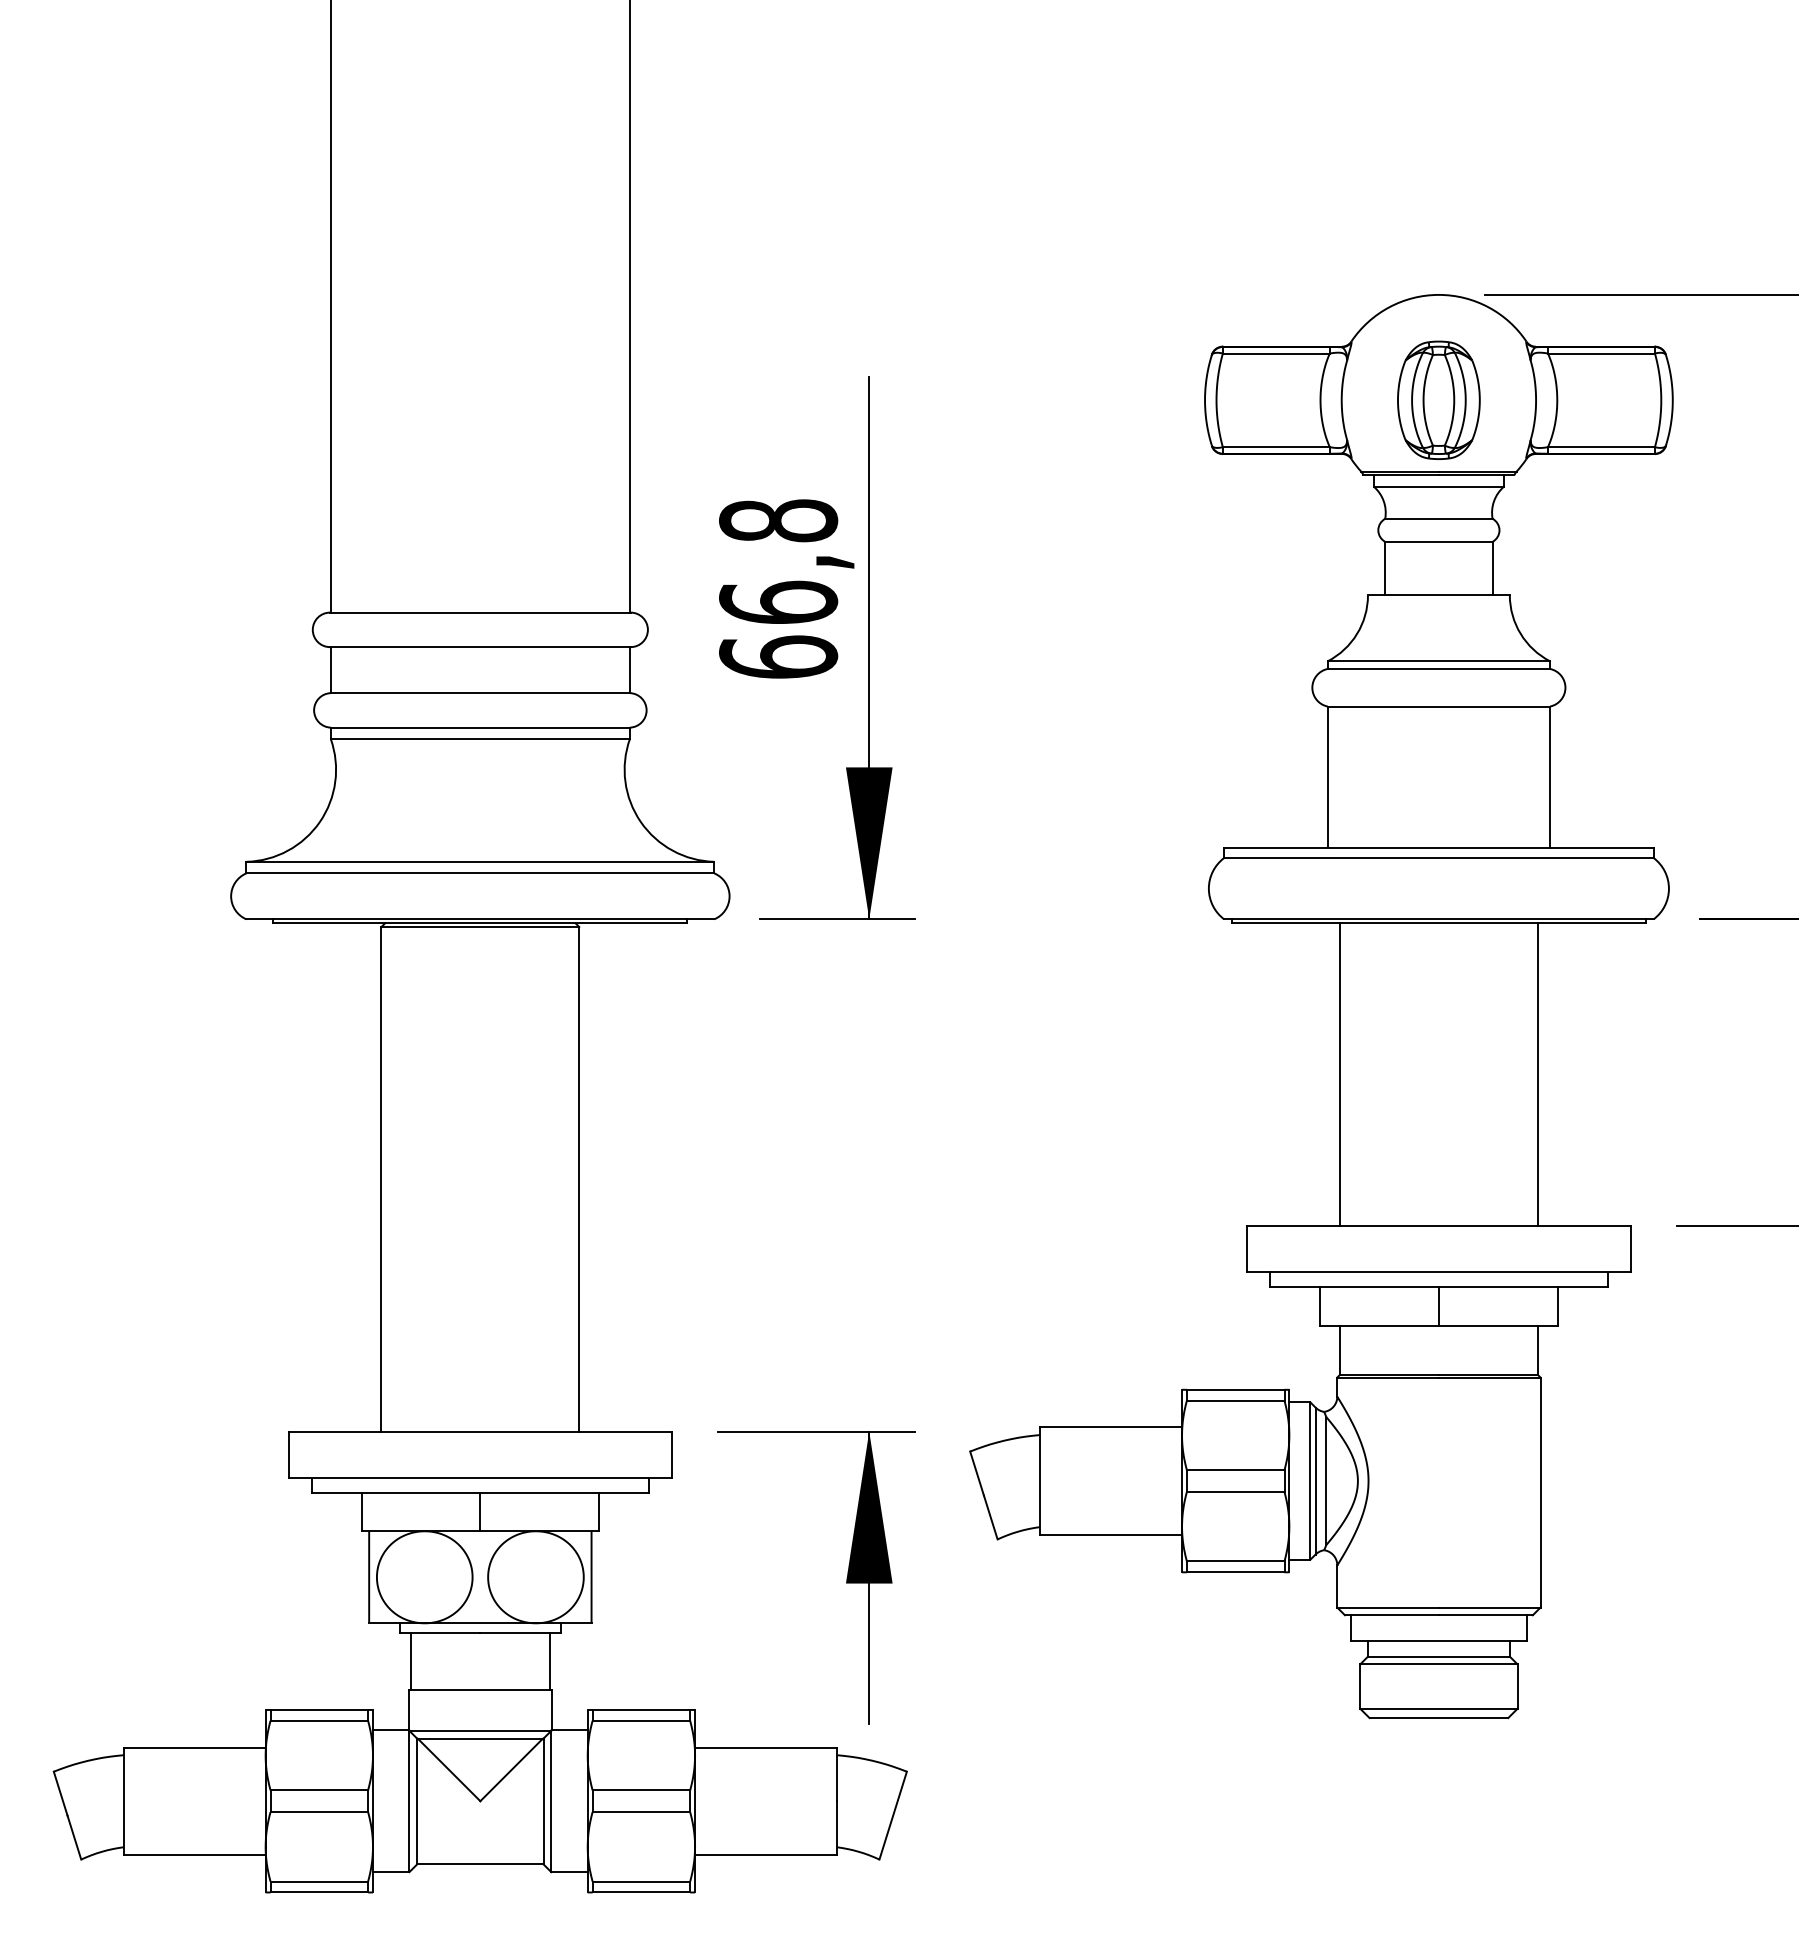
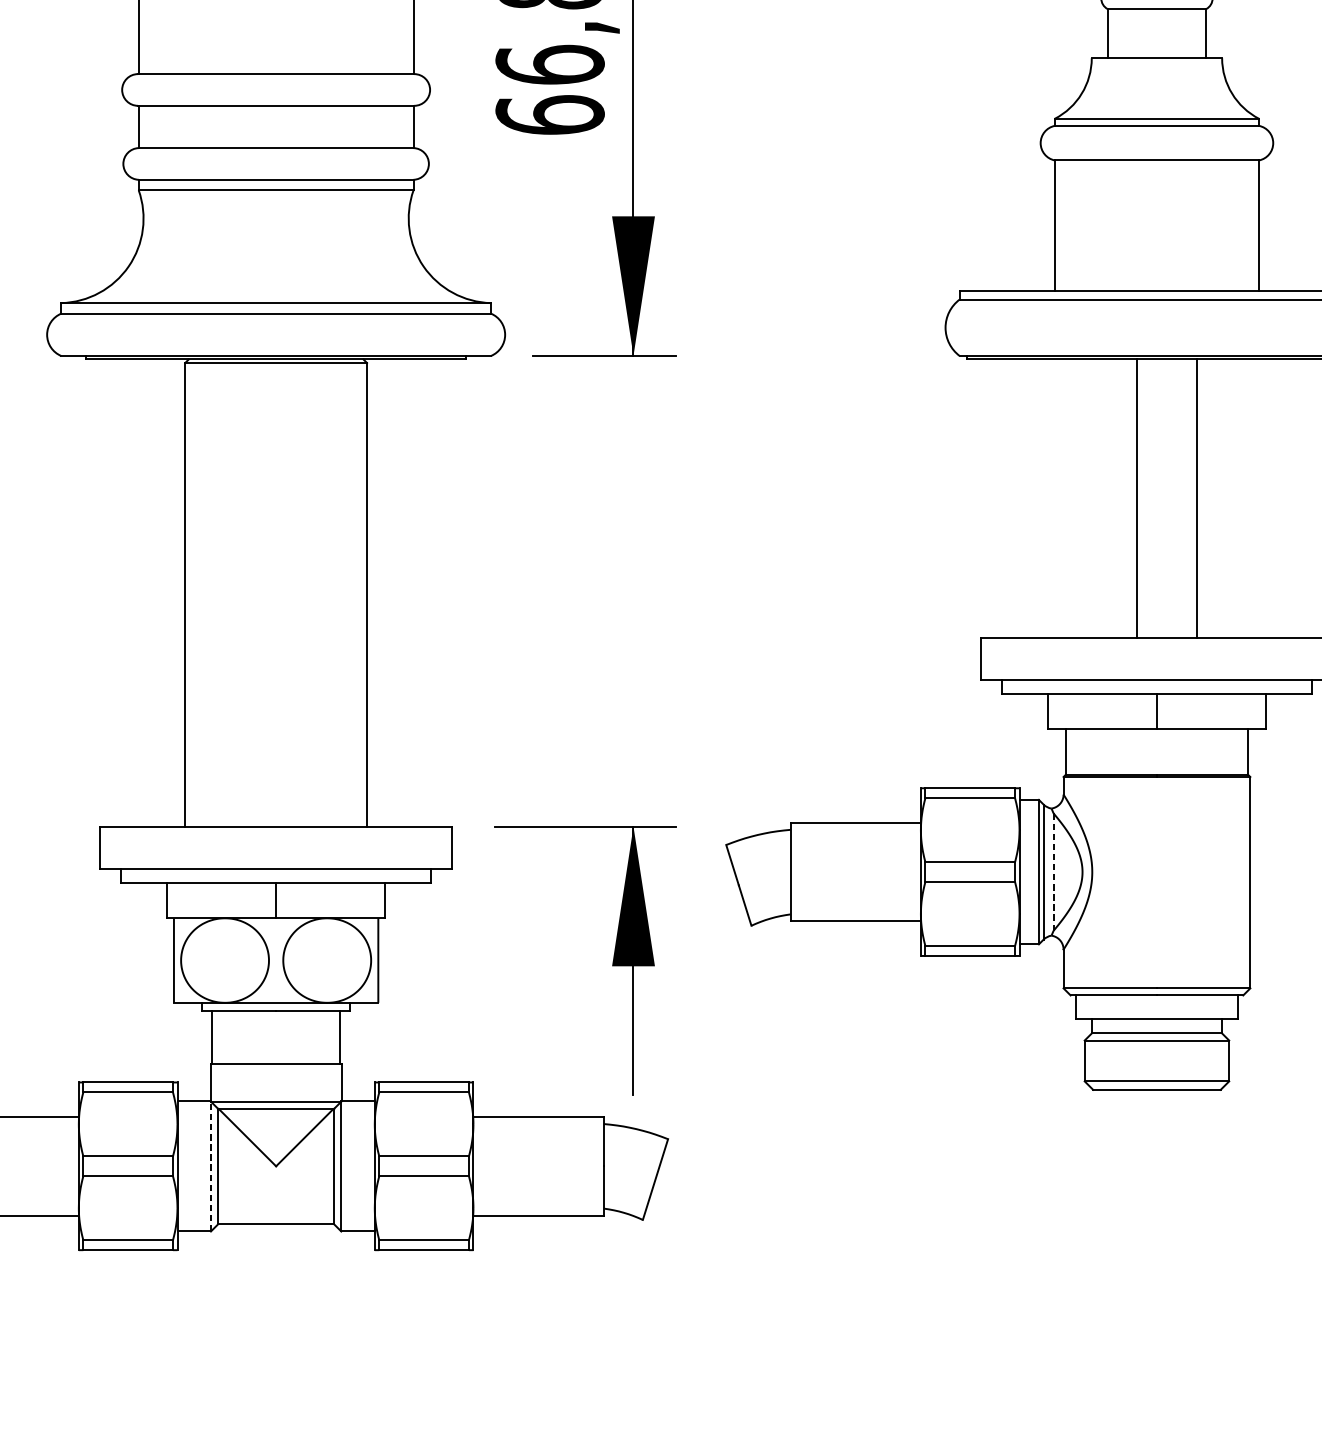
line: (1339, 1074) -> (1136, 498), moved
line: (1537, 1074) -> (1197, 498), moved
line: (1326, 1481) -> (1053, 872), solid -> dashed
line: (409, 1801) -> (211, 1166), solid -> dashed

